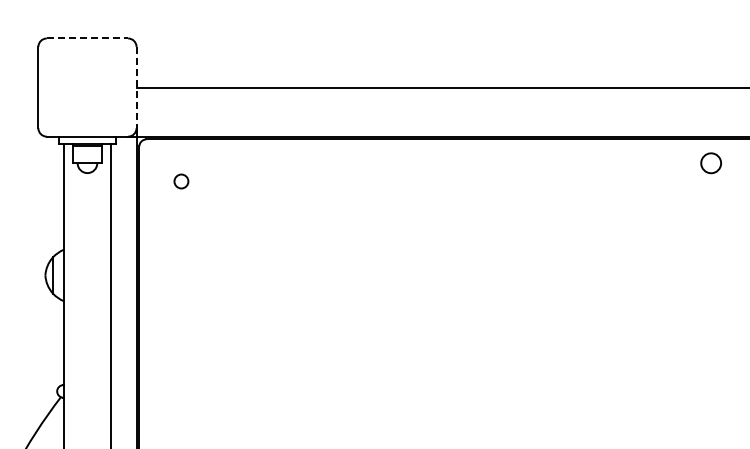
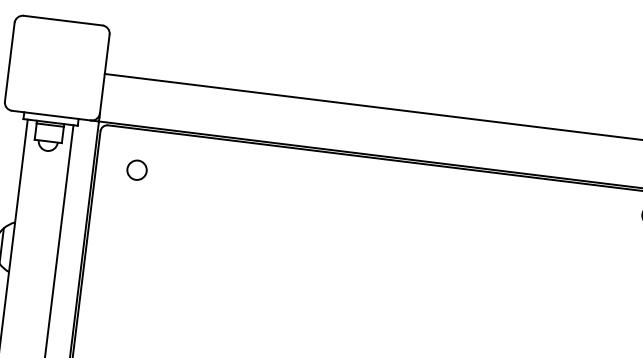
line: (87, 38) -> (63, 20), dashed -> solid
line: (136, 87) -> (104, 73), dashed -> solid
circle: (181, 181) -> (137, 170), size x1.43

